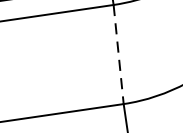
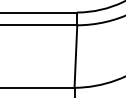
line: (118, 56) -> (75, 57), dashed -> solid

